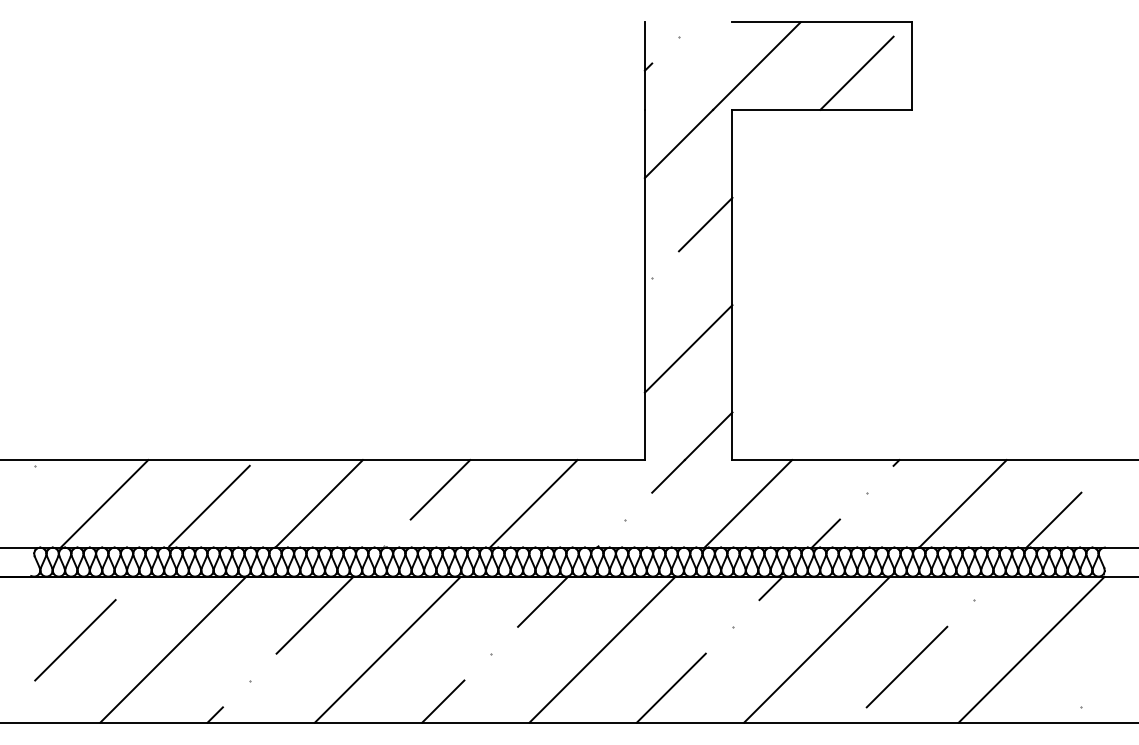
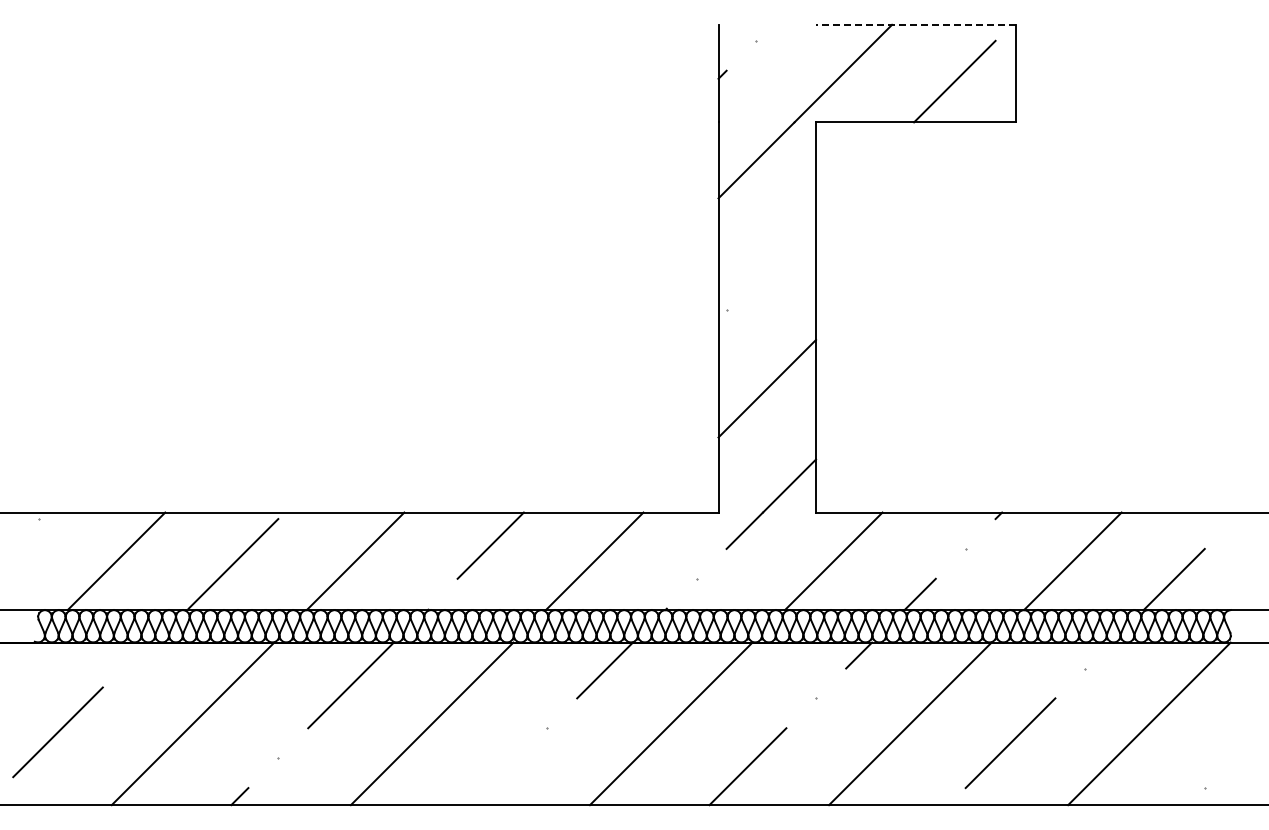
line: (822, 21) -> (916, 24), solid -> dashed
line: (705, 223) -> (786, 249), removed
line: (74, 640) -> (57, 732), moved
line: (442, 701) -> (493, 781), removed

